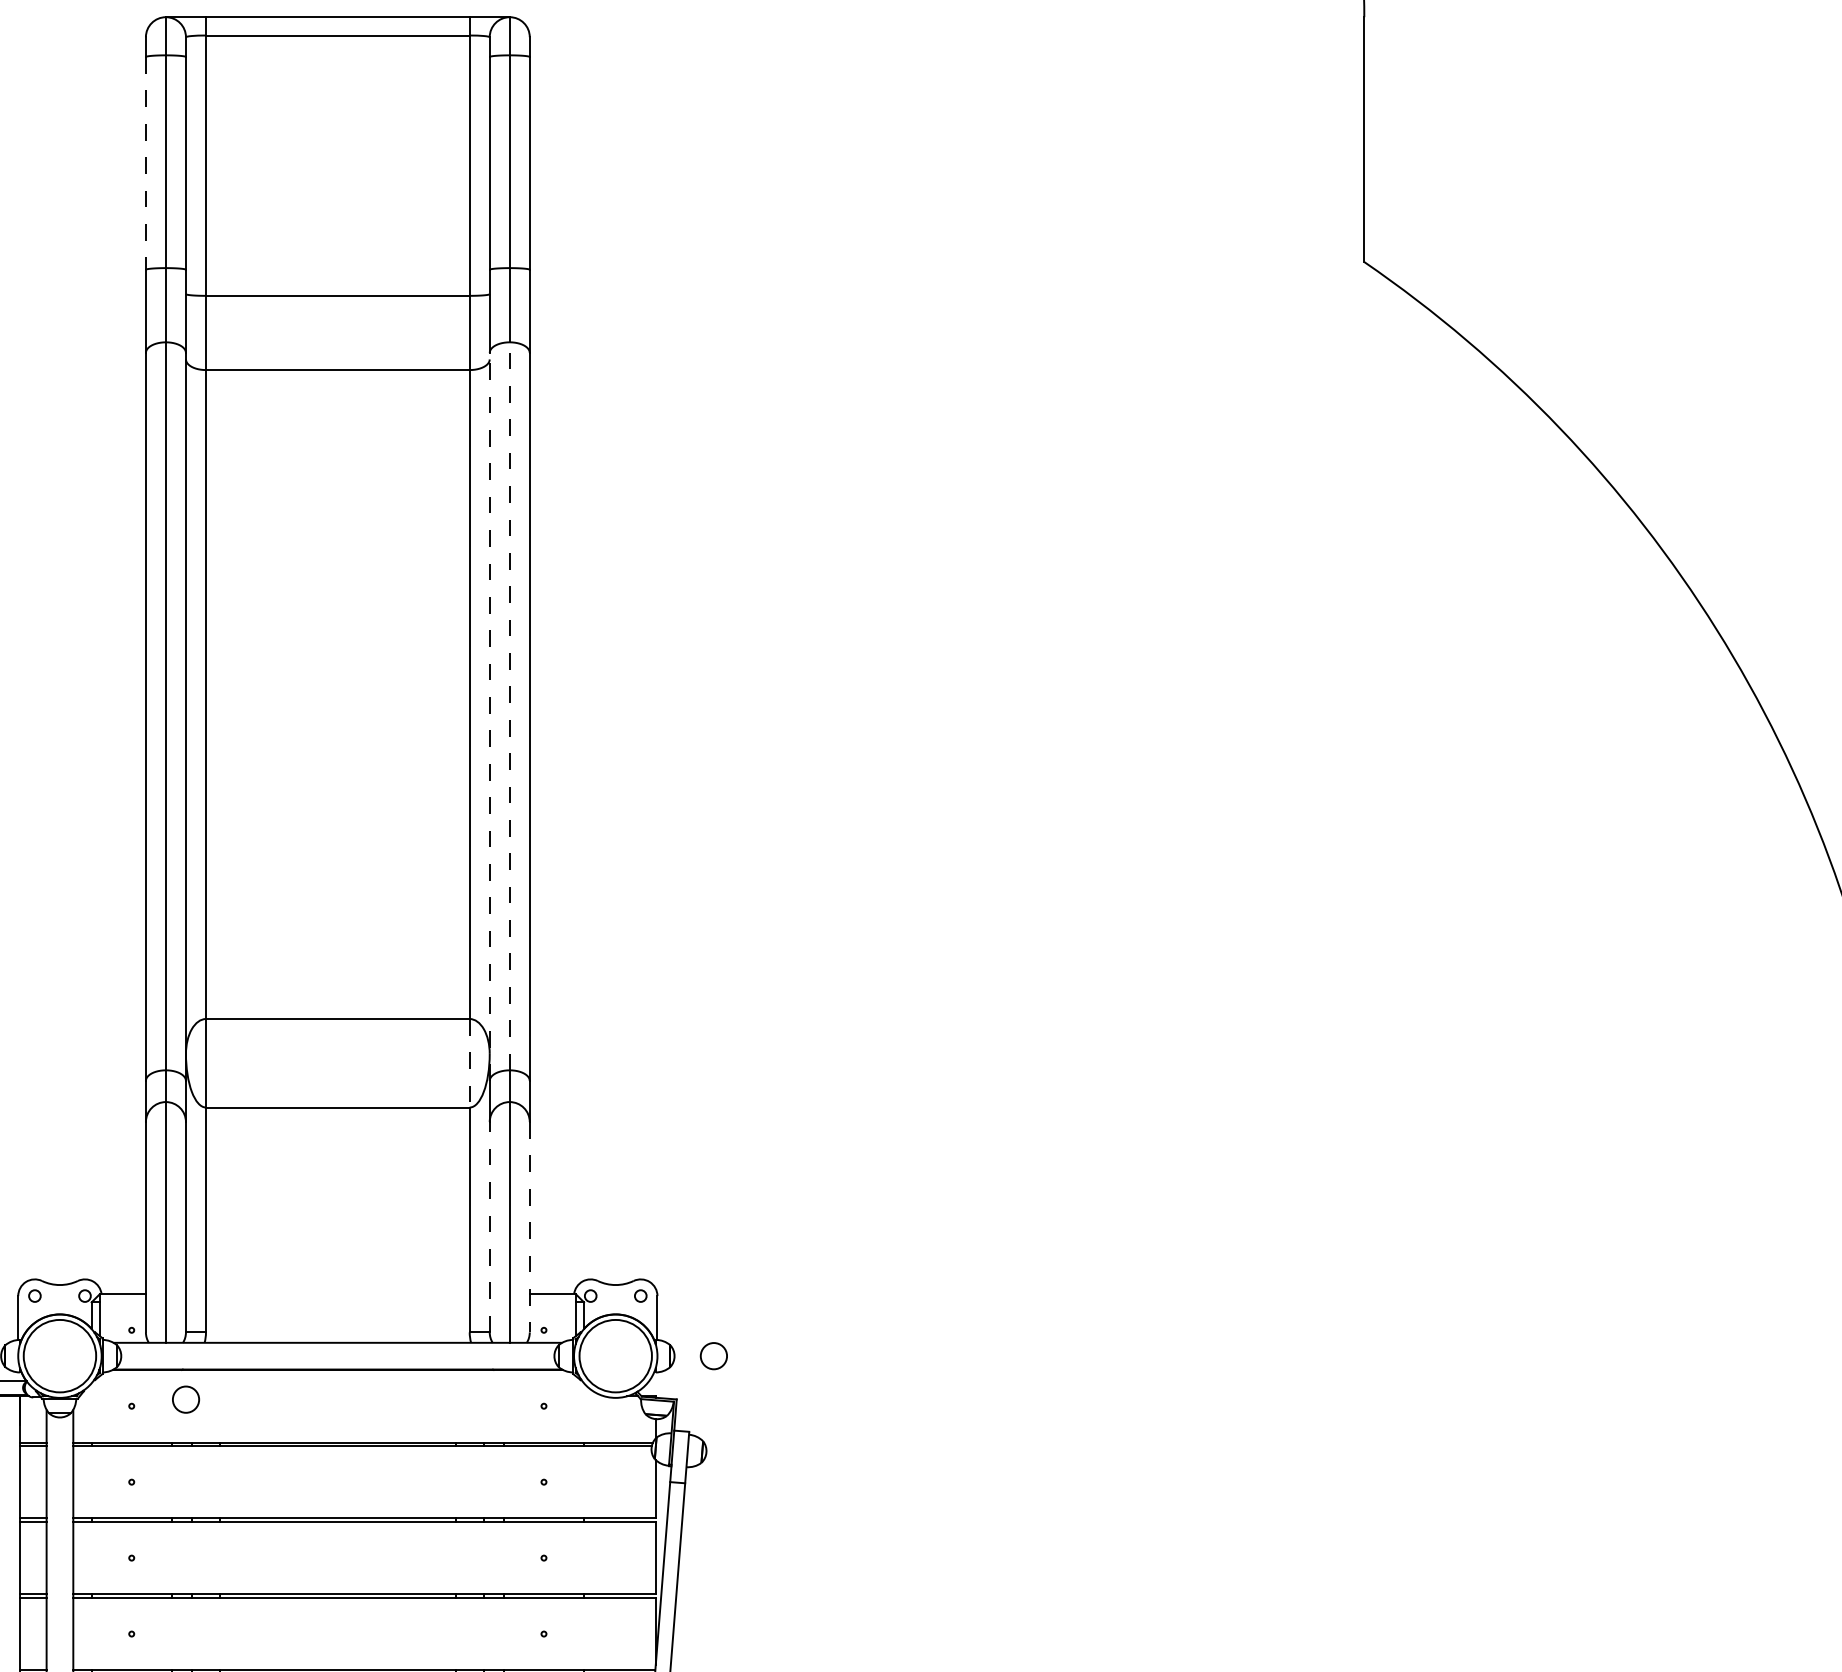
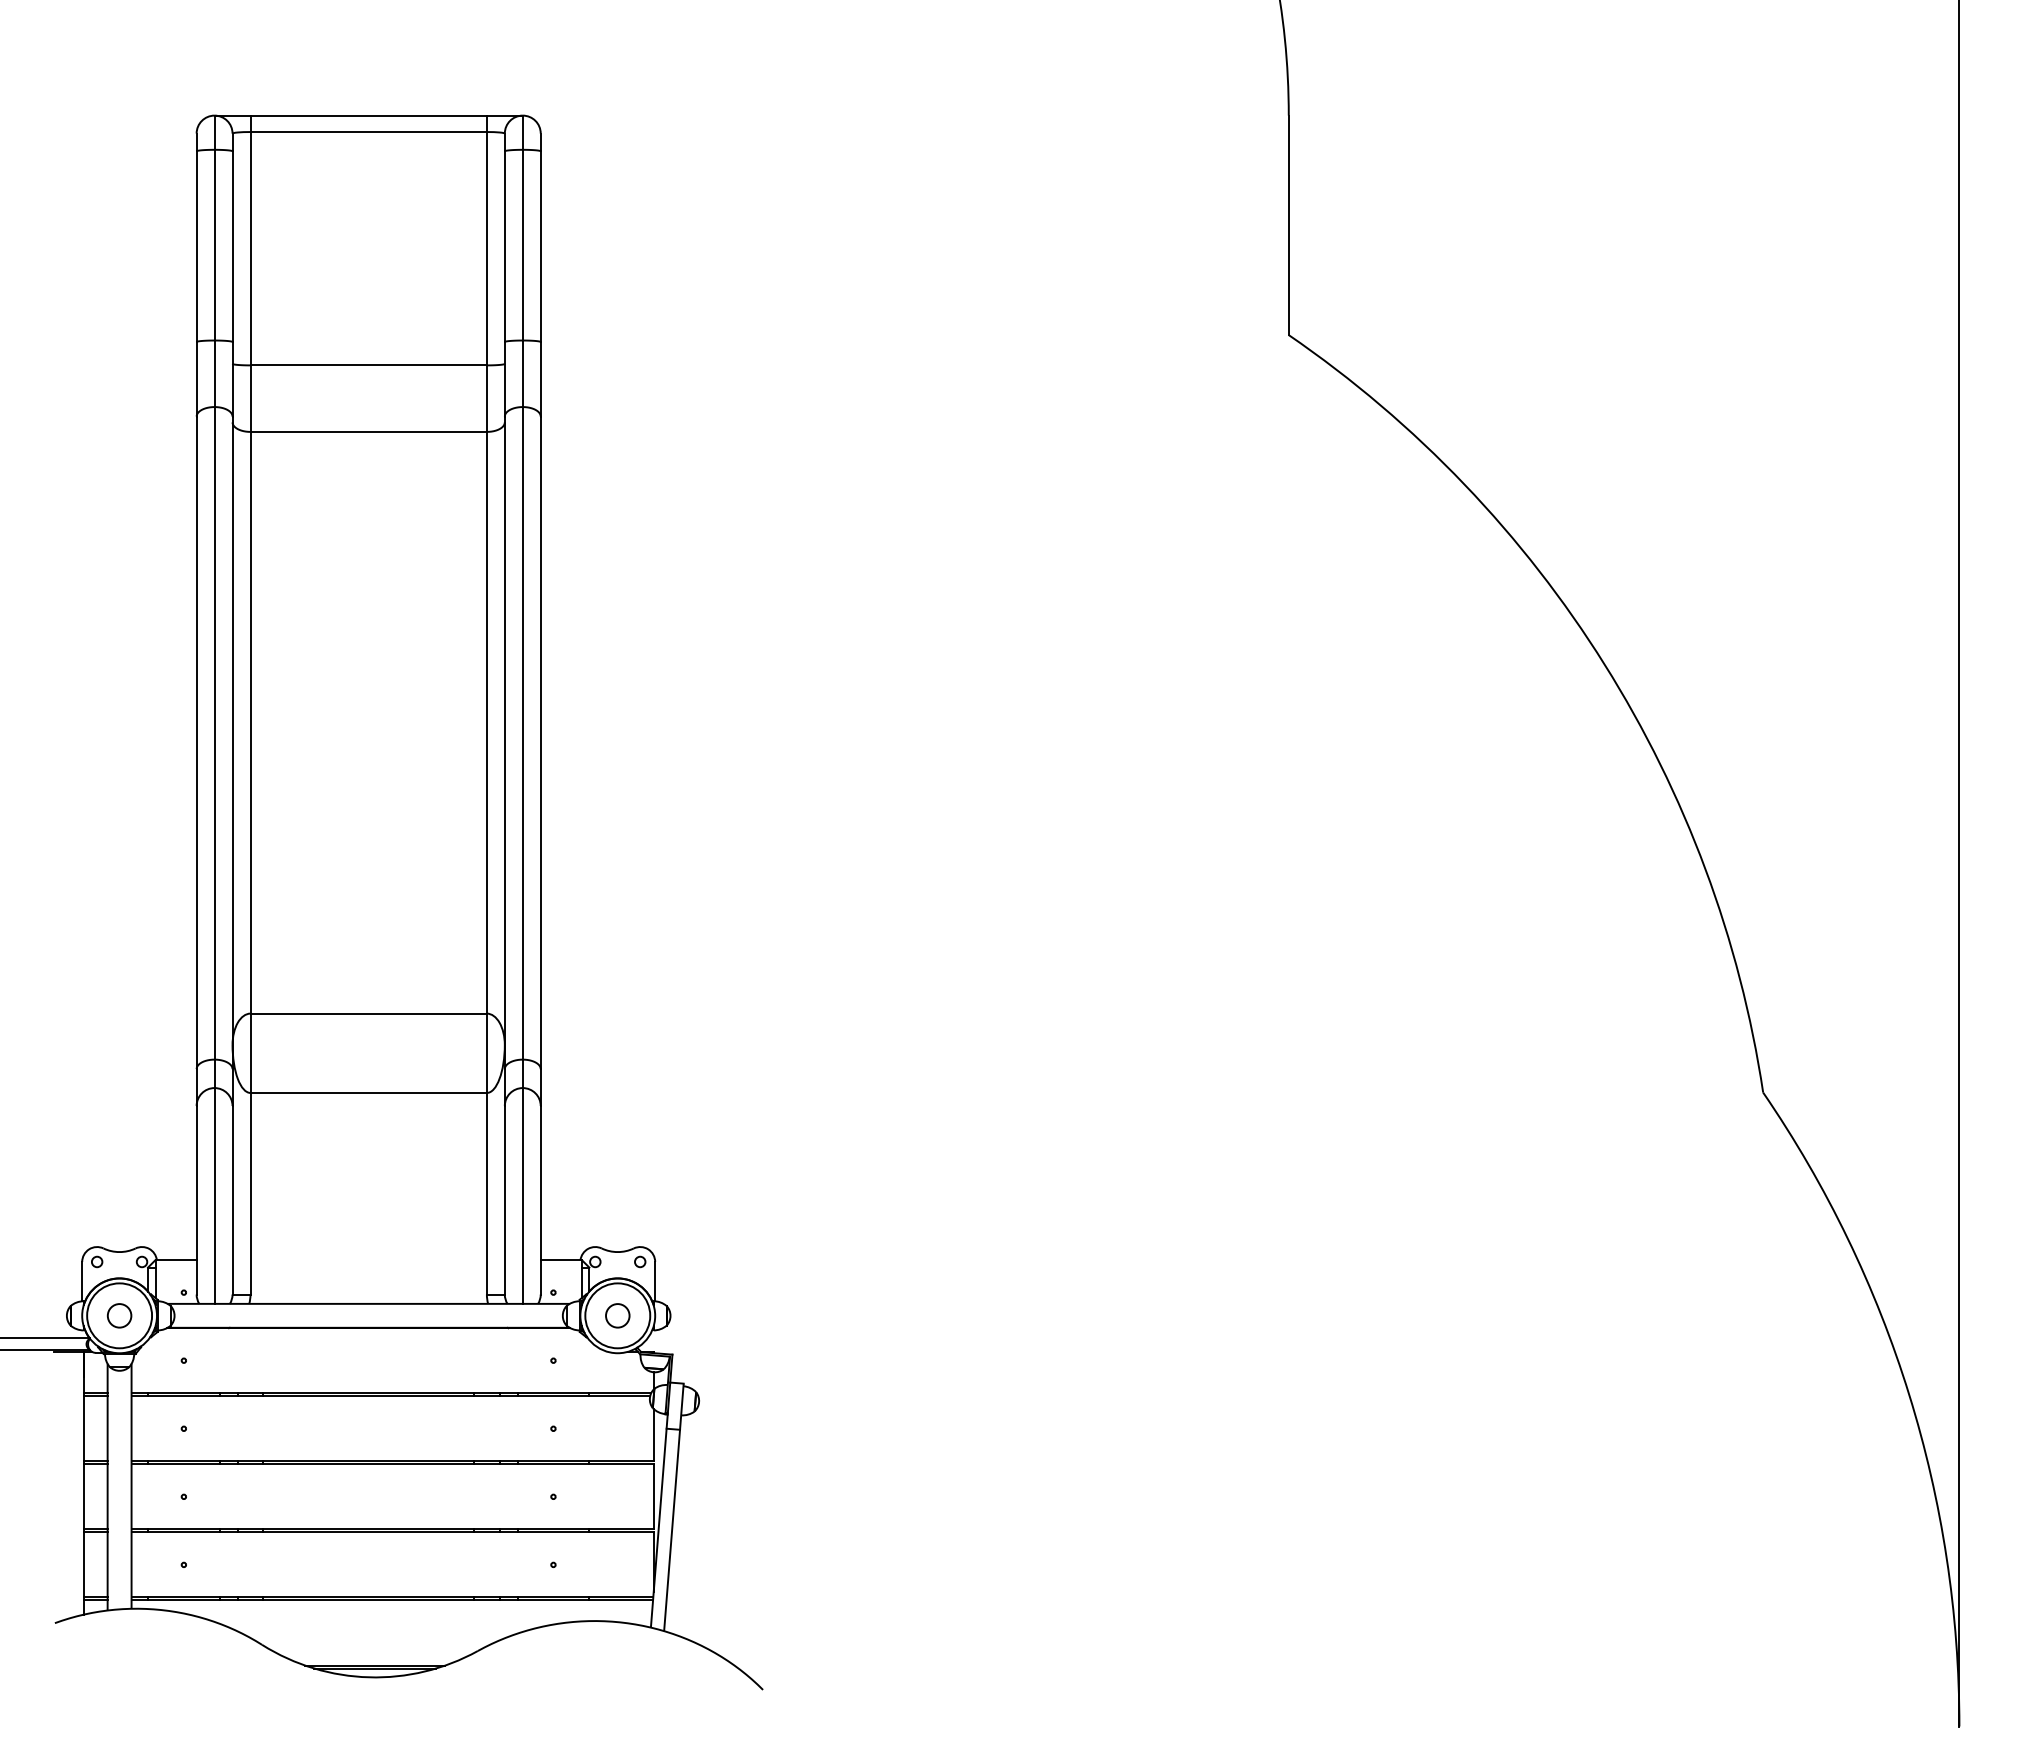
line: (145, 164) -> (196, 247), dashed -> solid
line: (509, 705) -> (522, 732), dashed -> solid
line: (489, 716) -> (504, 742), dashed -> solid
line: (469, 1063) -> (486, 1053), dashed -> solid
line: (489, 1226) -> (504, 1199), dashed -> solid
line: (529, 1227) -> (540, 1200), dashed -> solid
circle: (713, 1355) -> (617, 1315), moved
circle: (185, 1399) -> (119, 1315), moved

